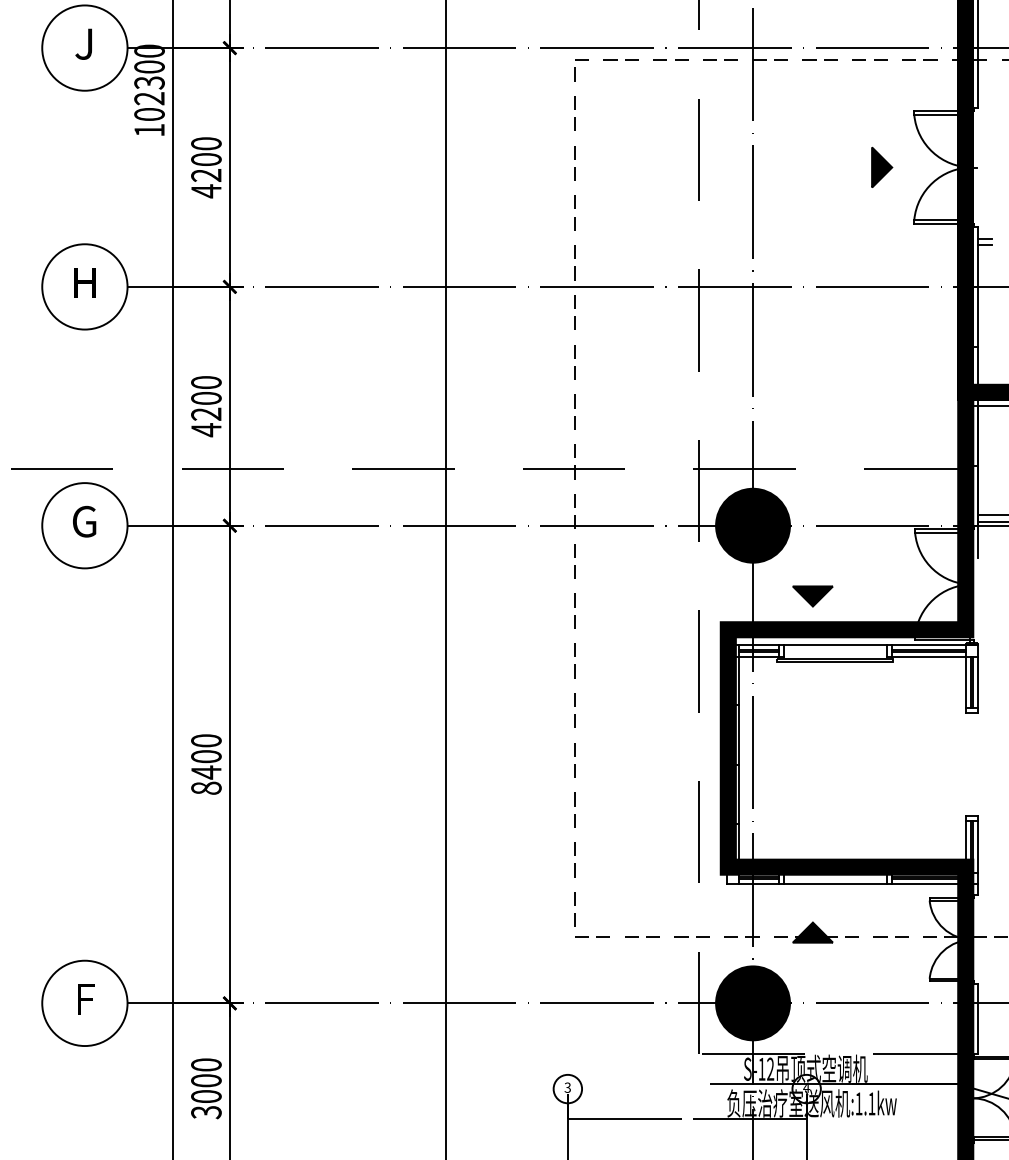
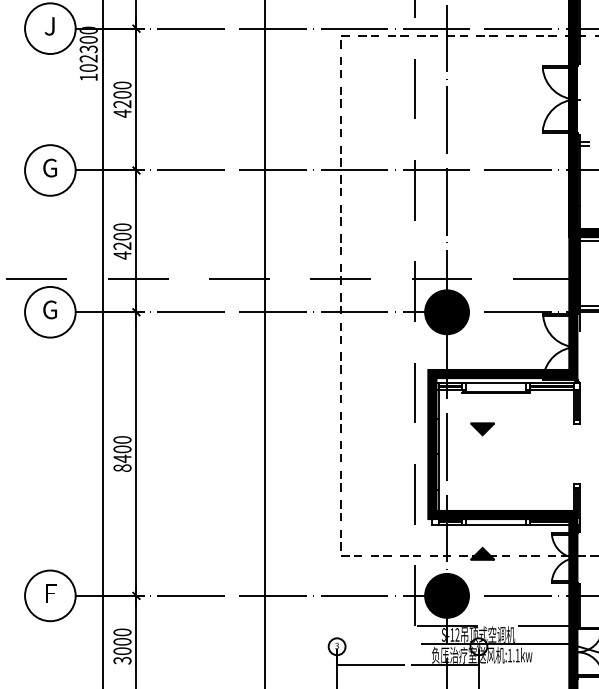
part: (881, 167) -> (523, 99), removed
text: (83, 281) -> (49, 167), H -> G
part: (812, 596) -> (482, 429), moved

